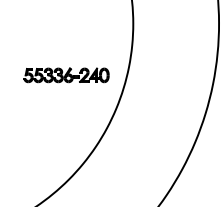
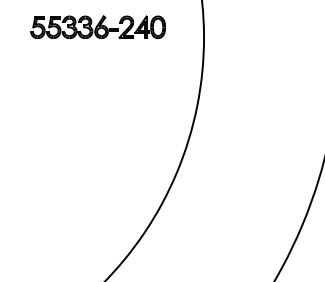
part: (66, 75) -> (98, 27), moved

